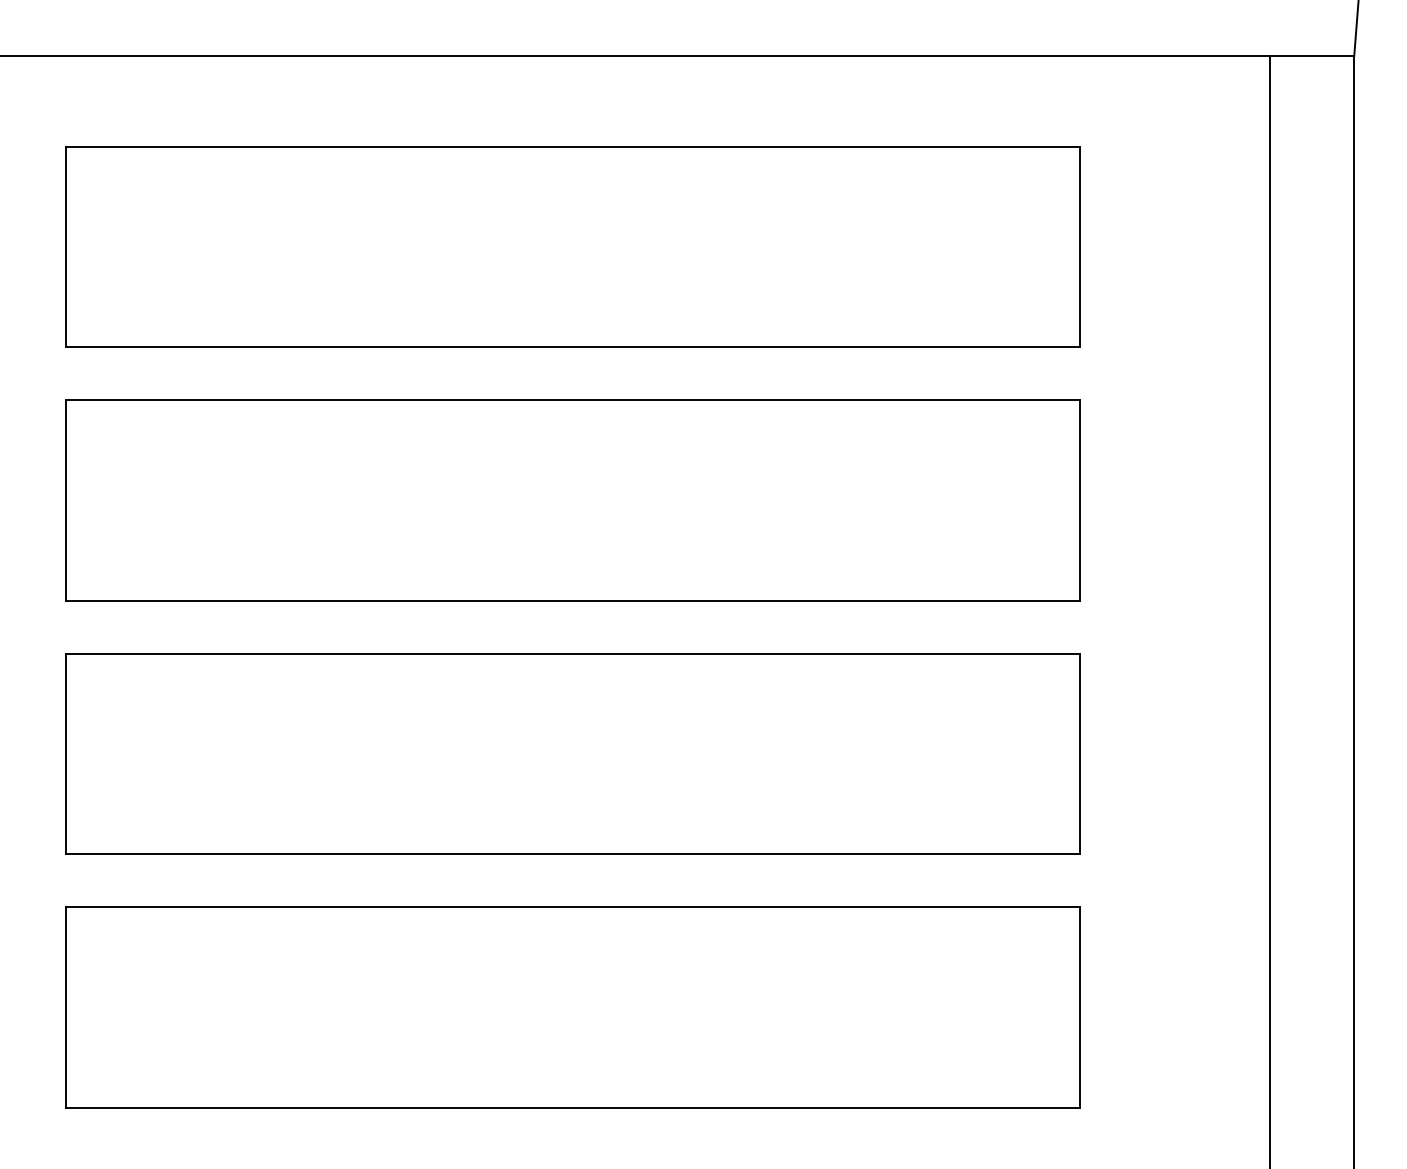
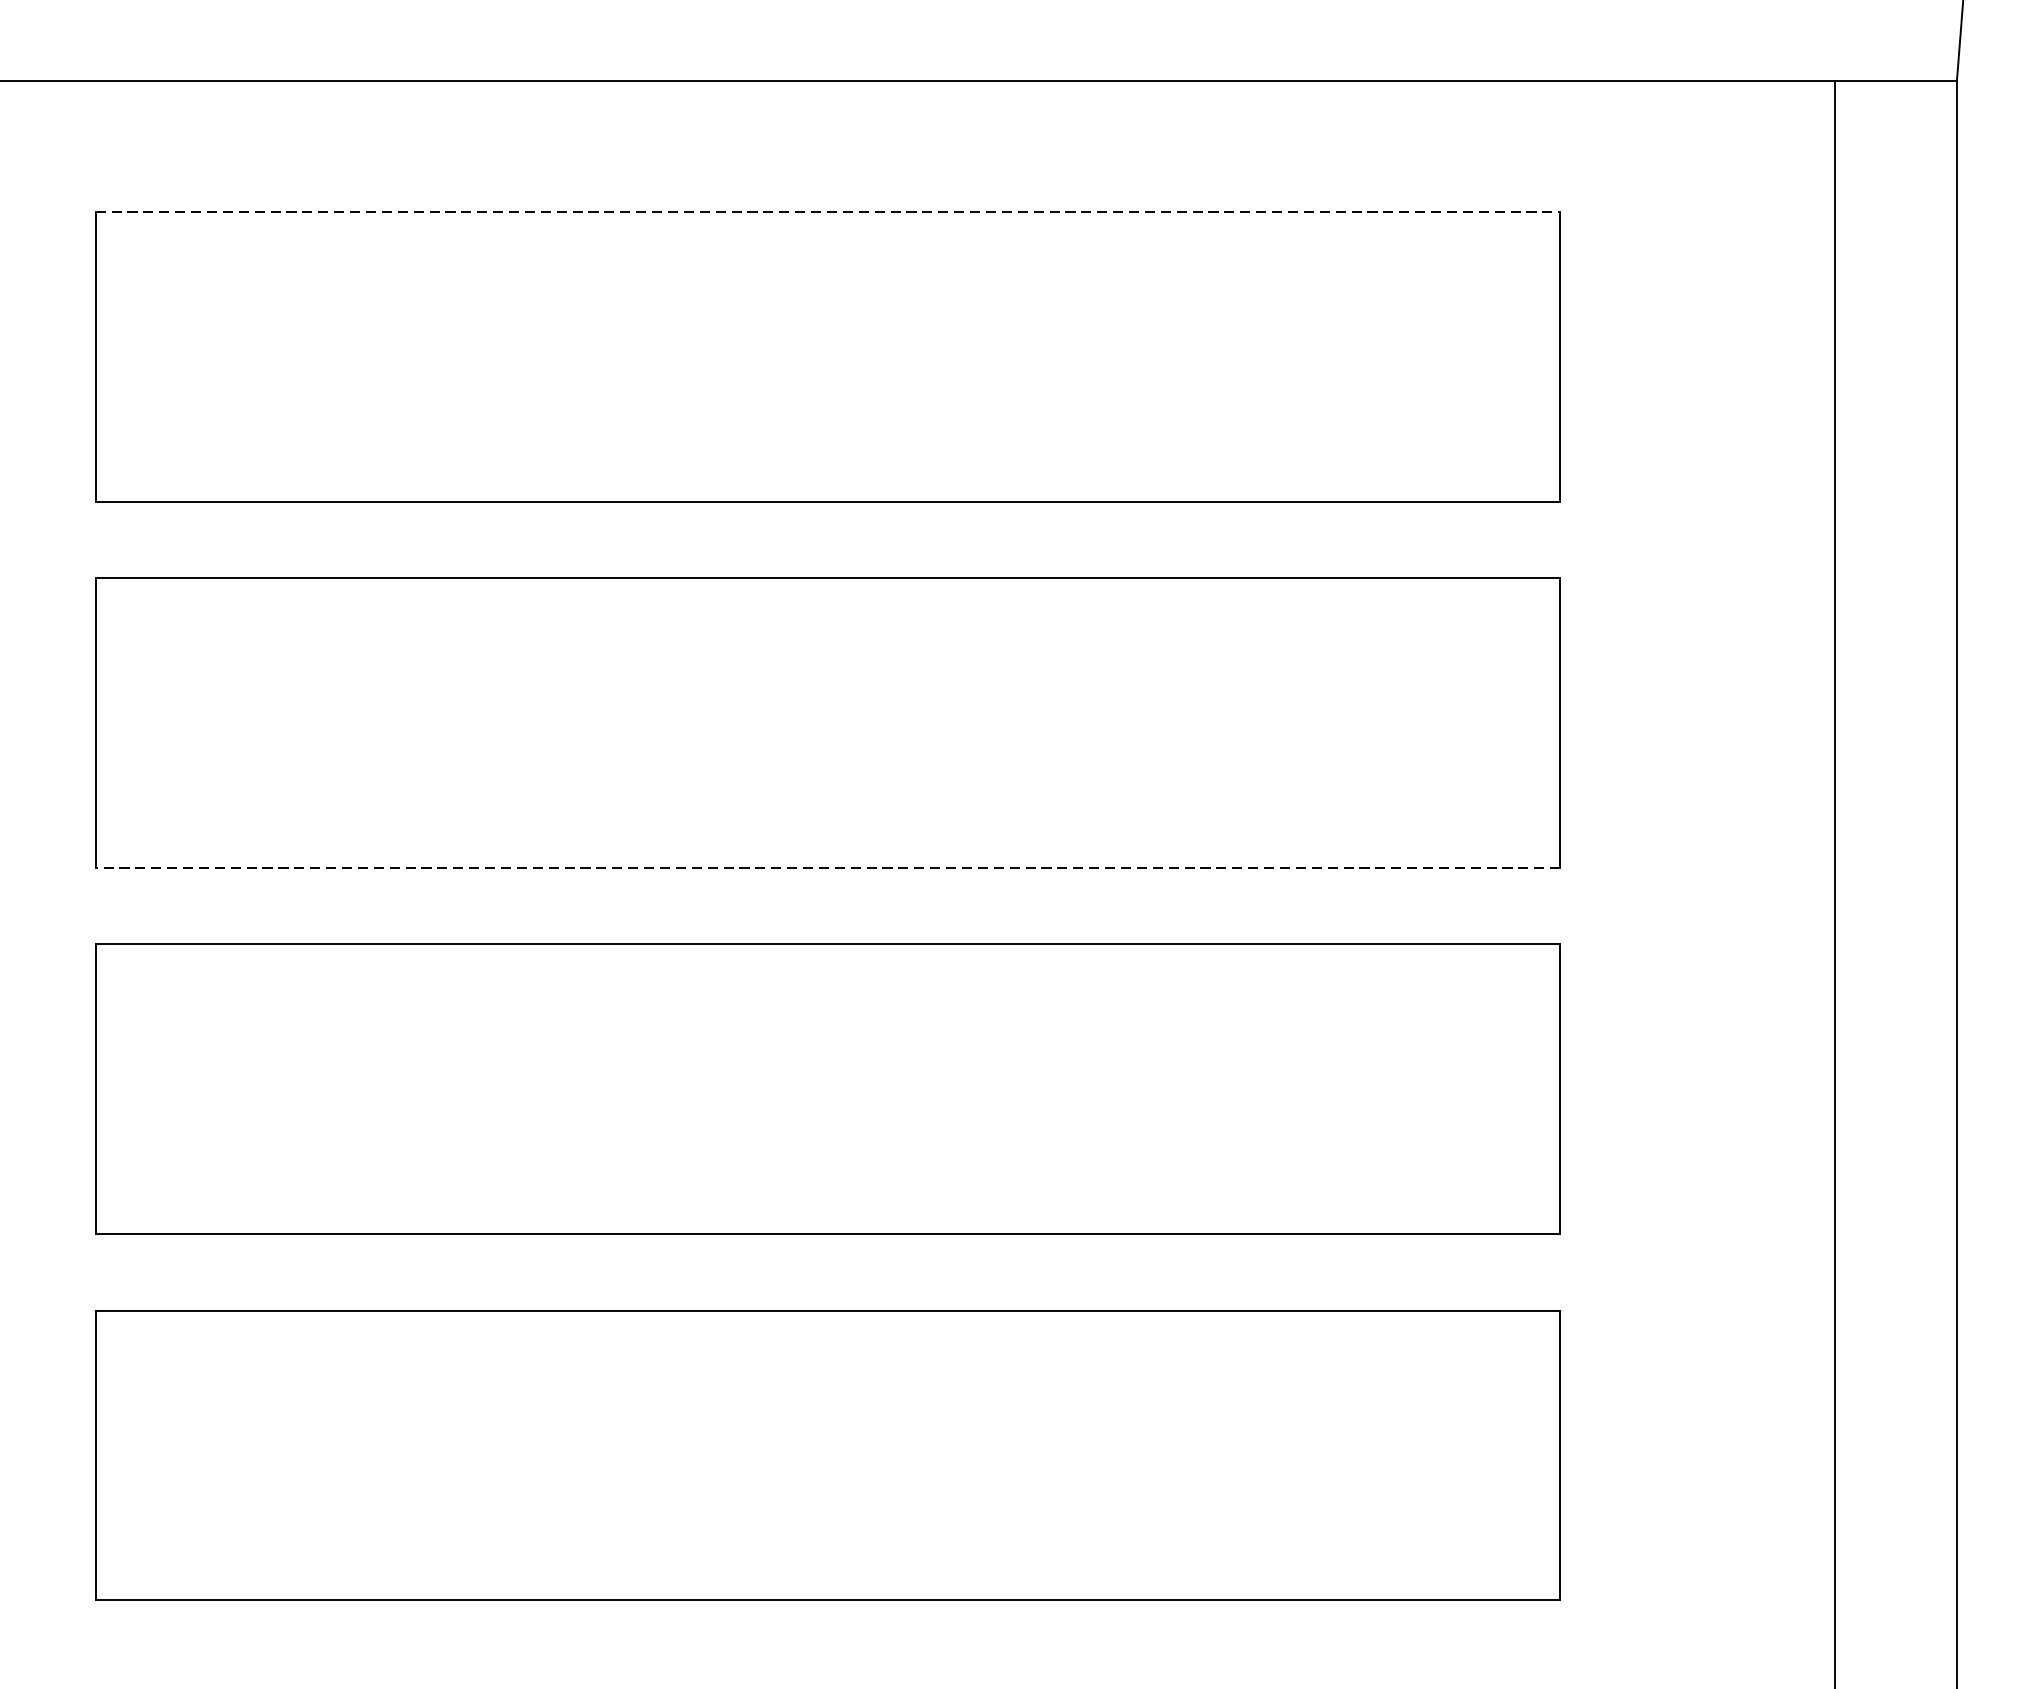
line: (573, 146) -> (828, 211), solid -> dashed
line: (573, 600) -> (828, 867), solid -> dashed

